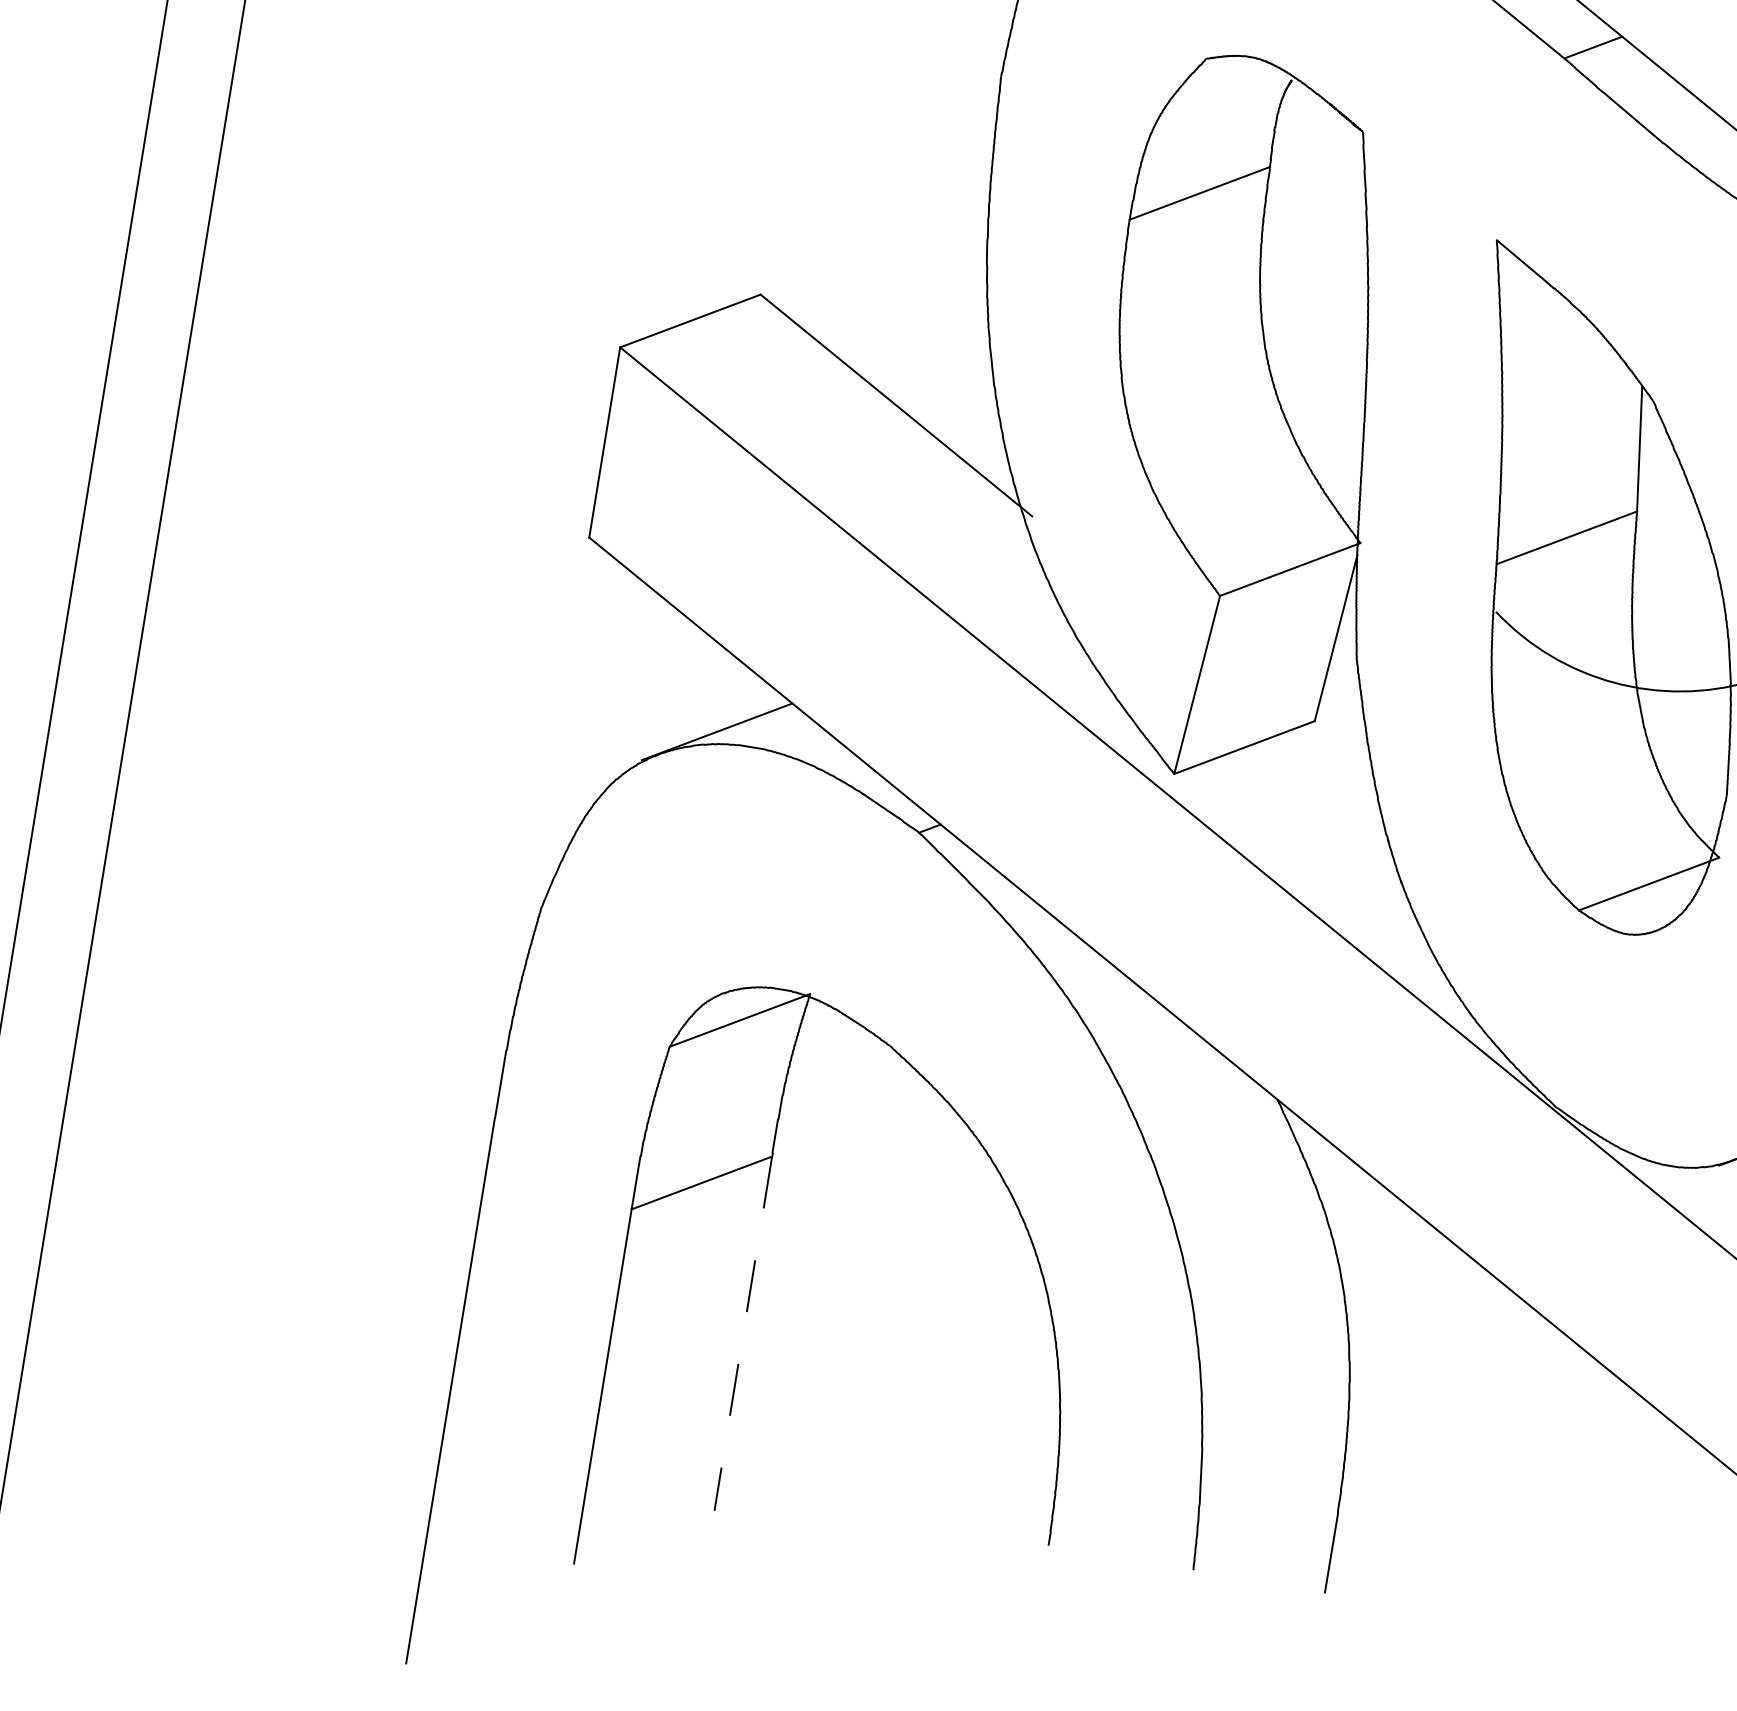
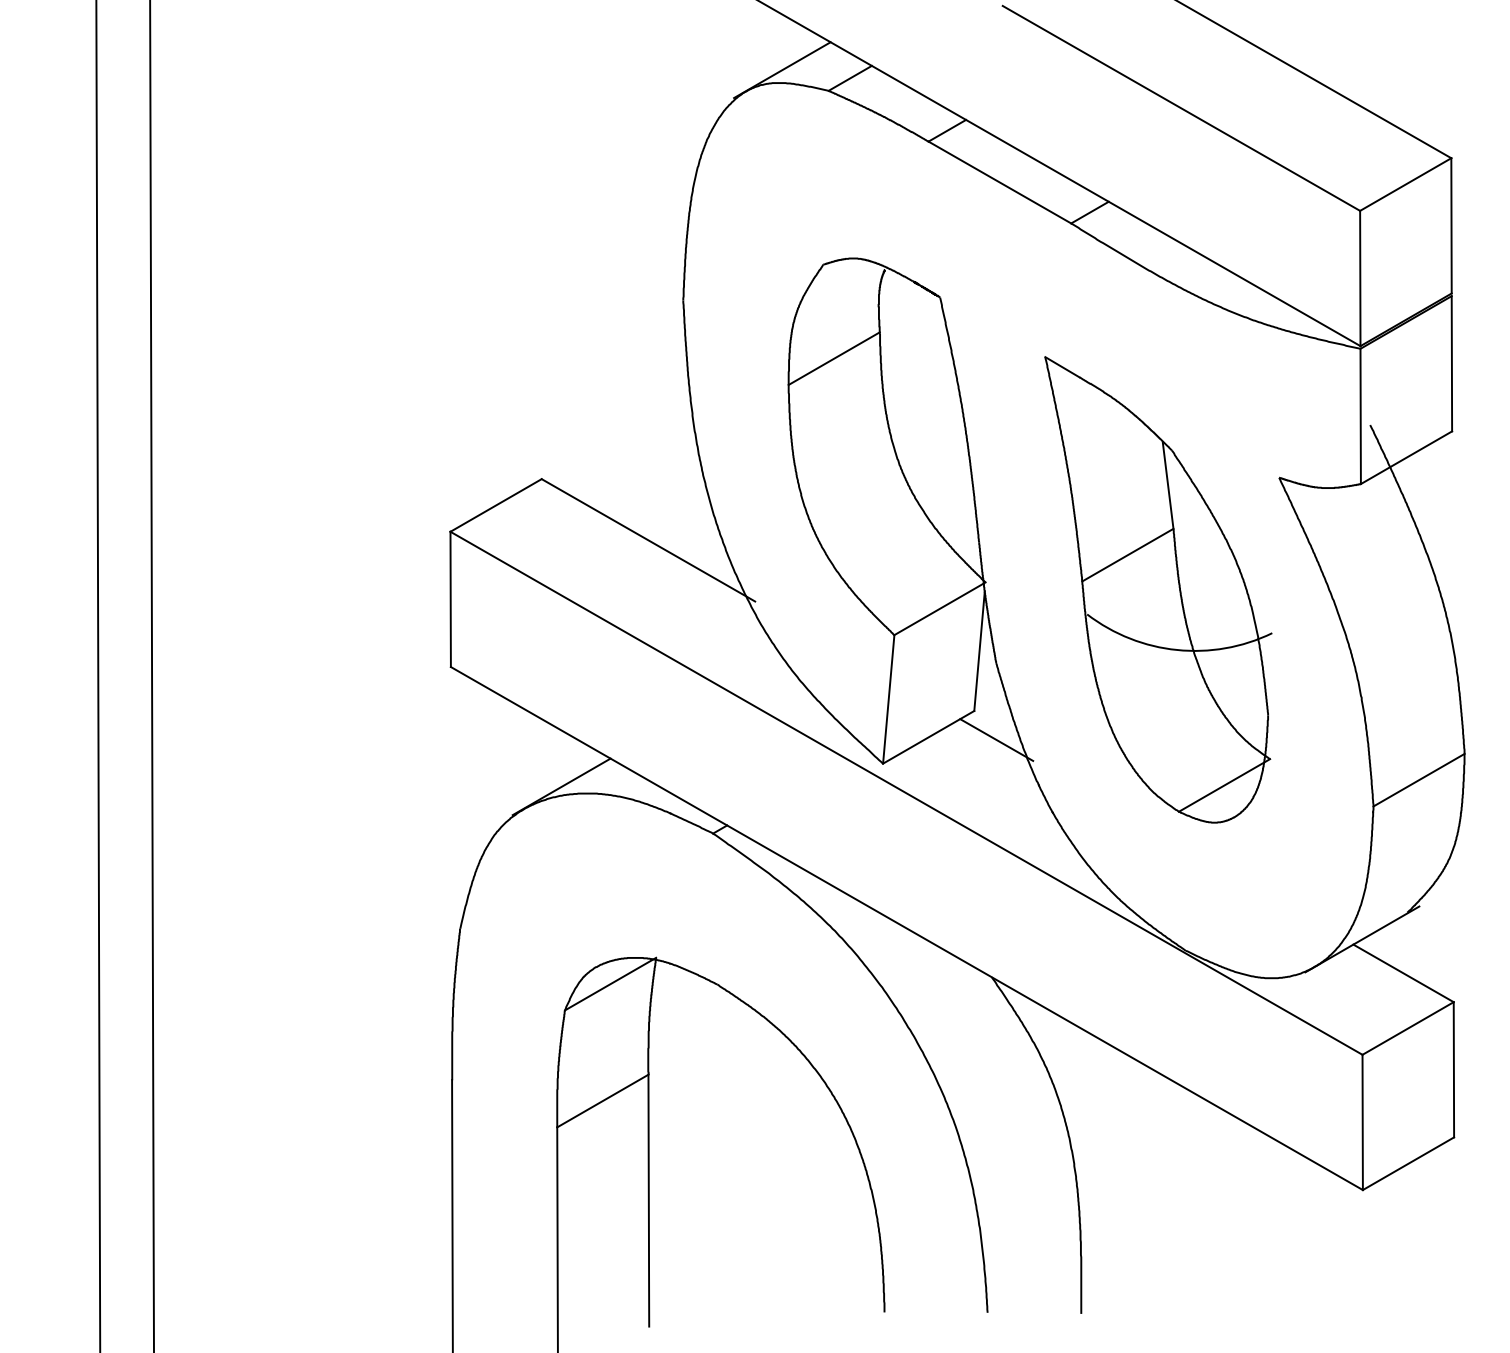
line: (1339, 766) -> (996, 739), added
line: (742, 1333) -> (648, 1200), dashed -> solid

